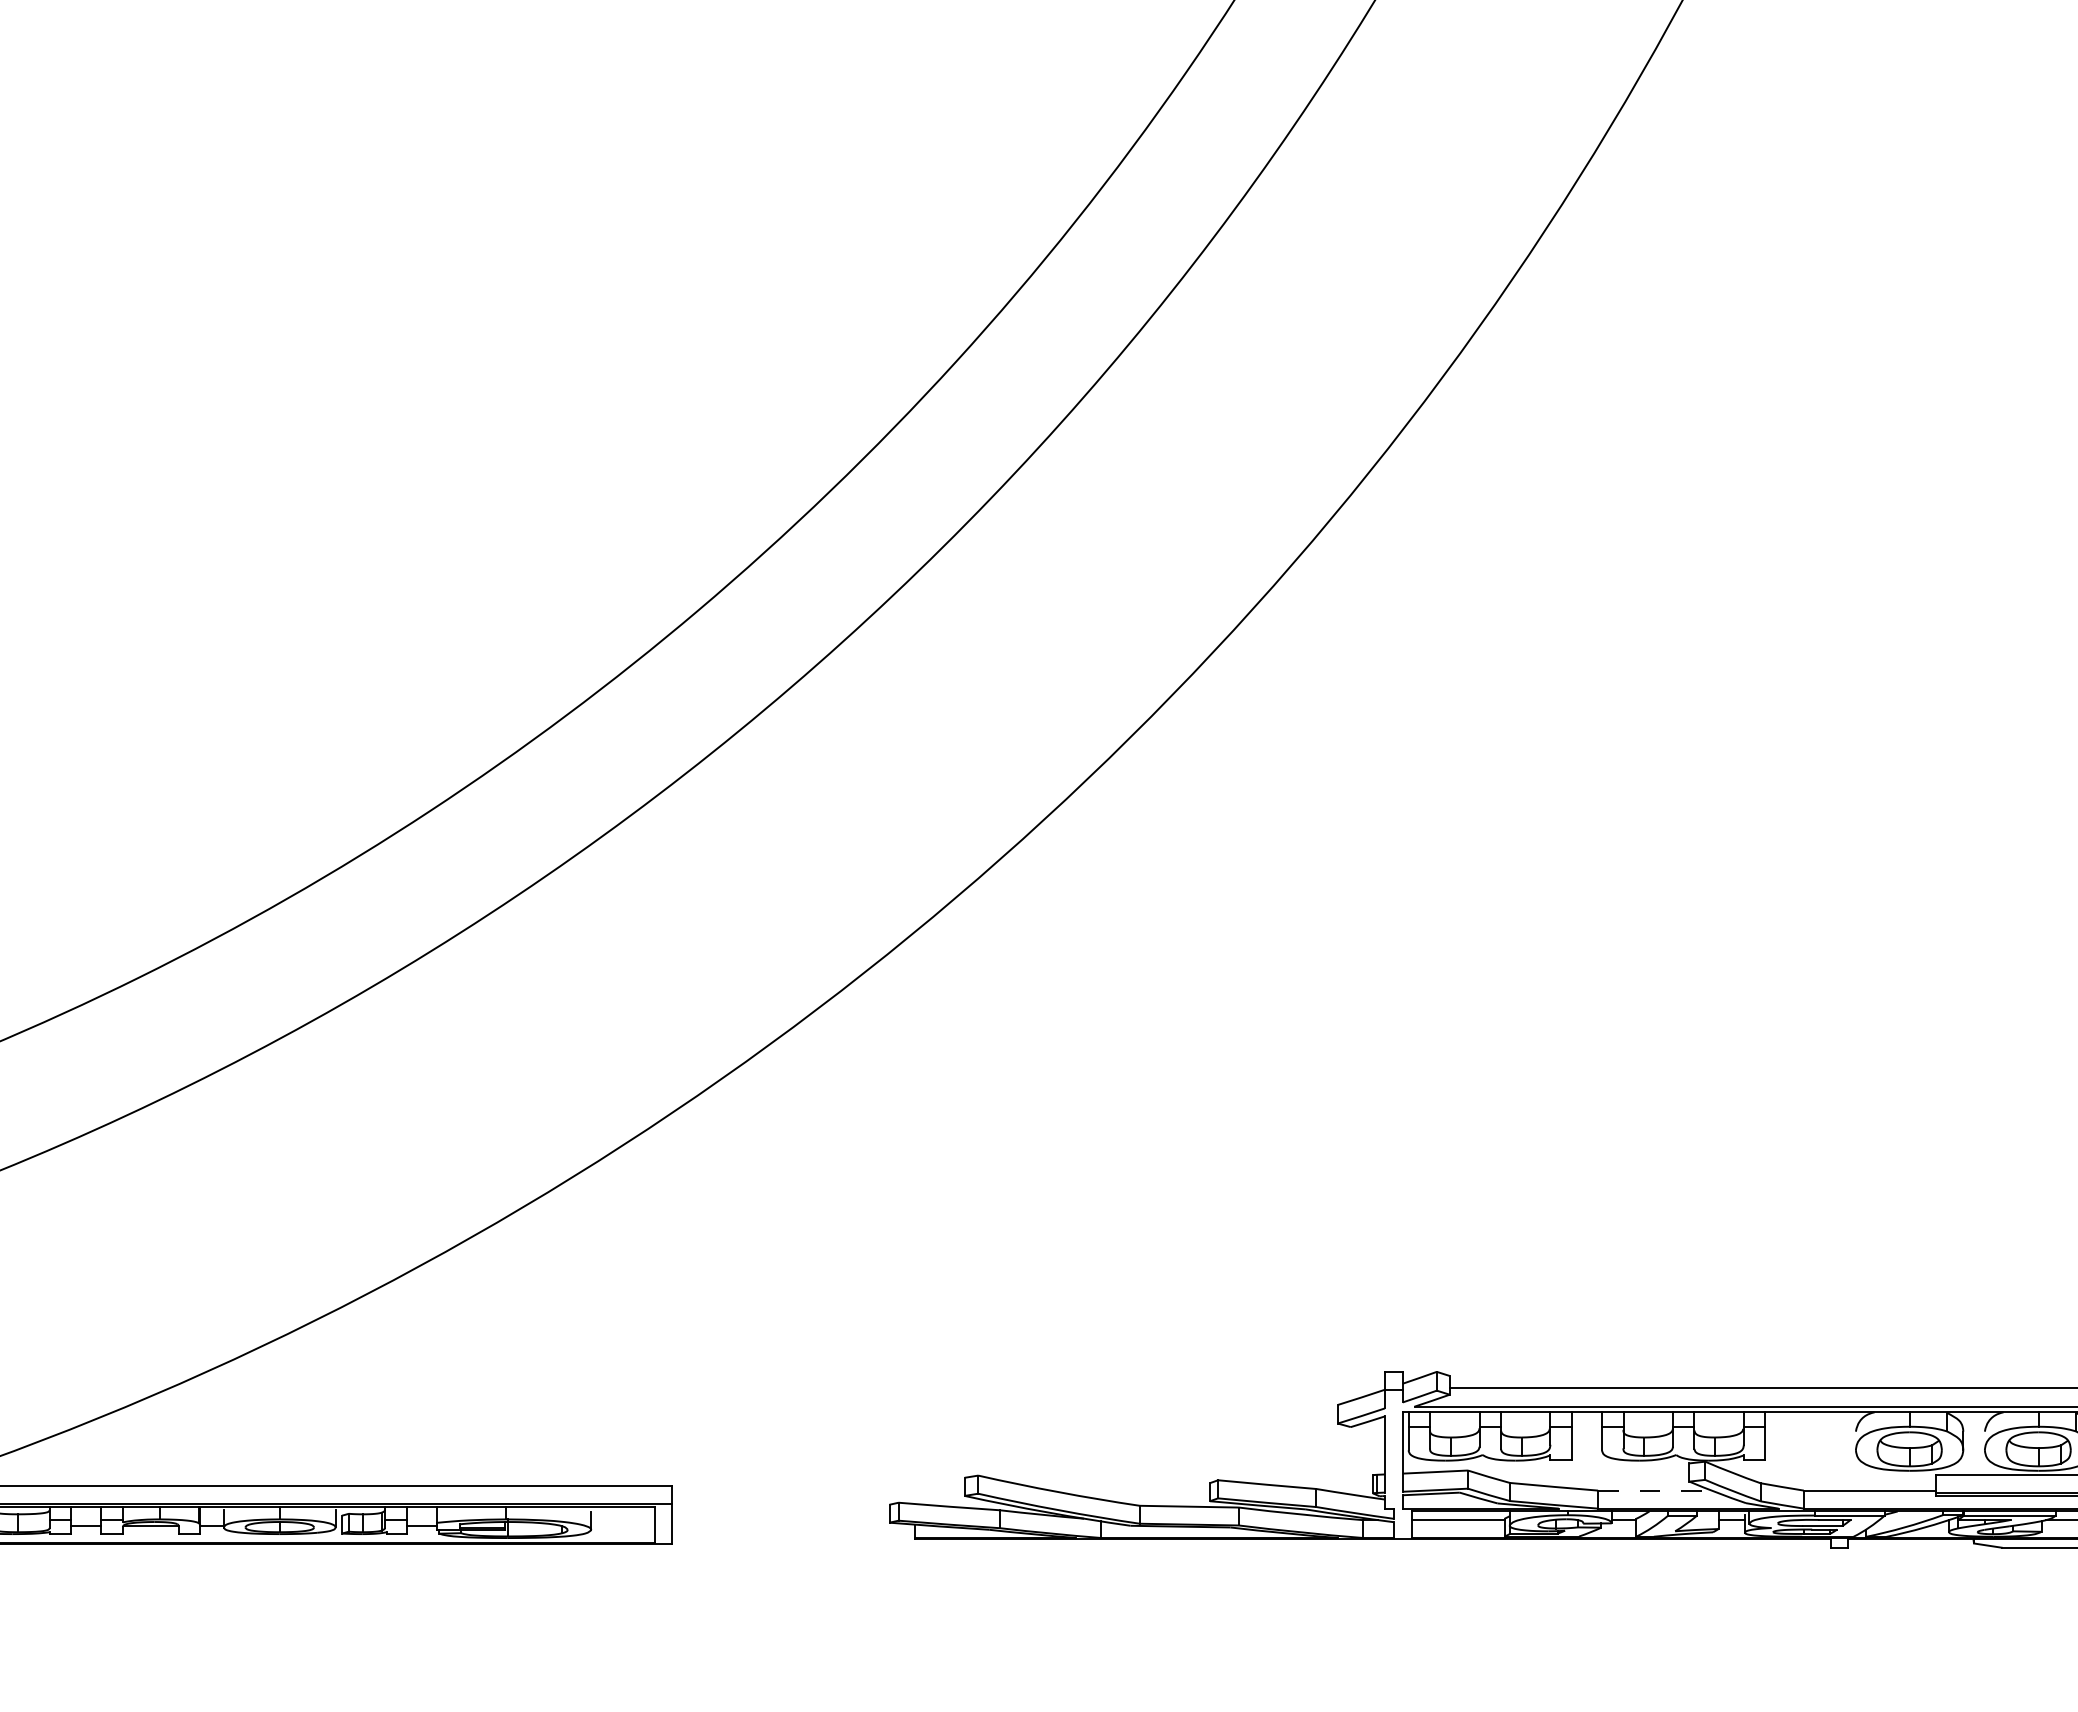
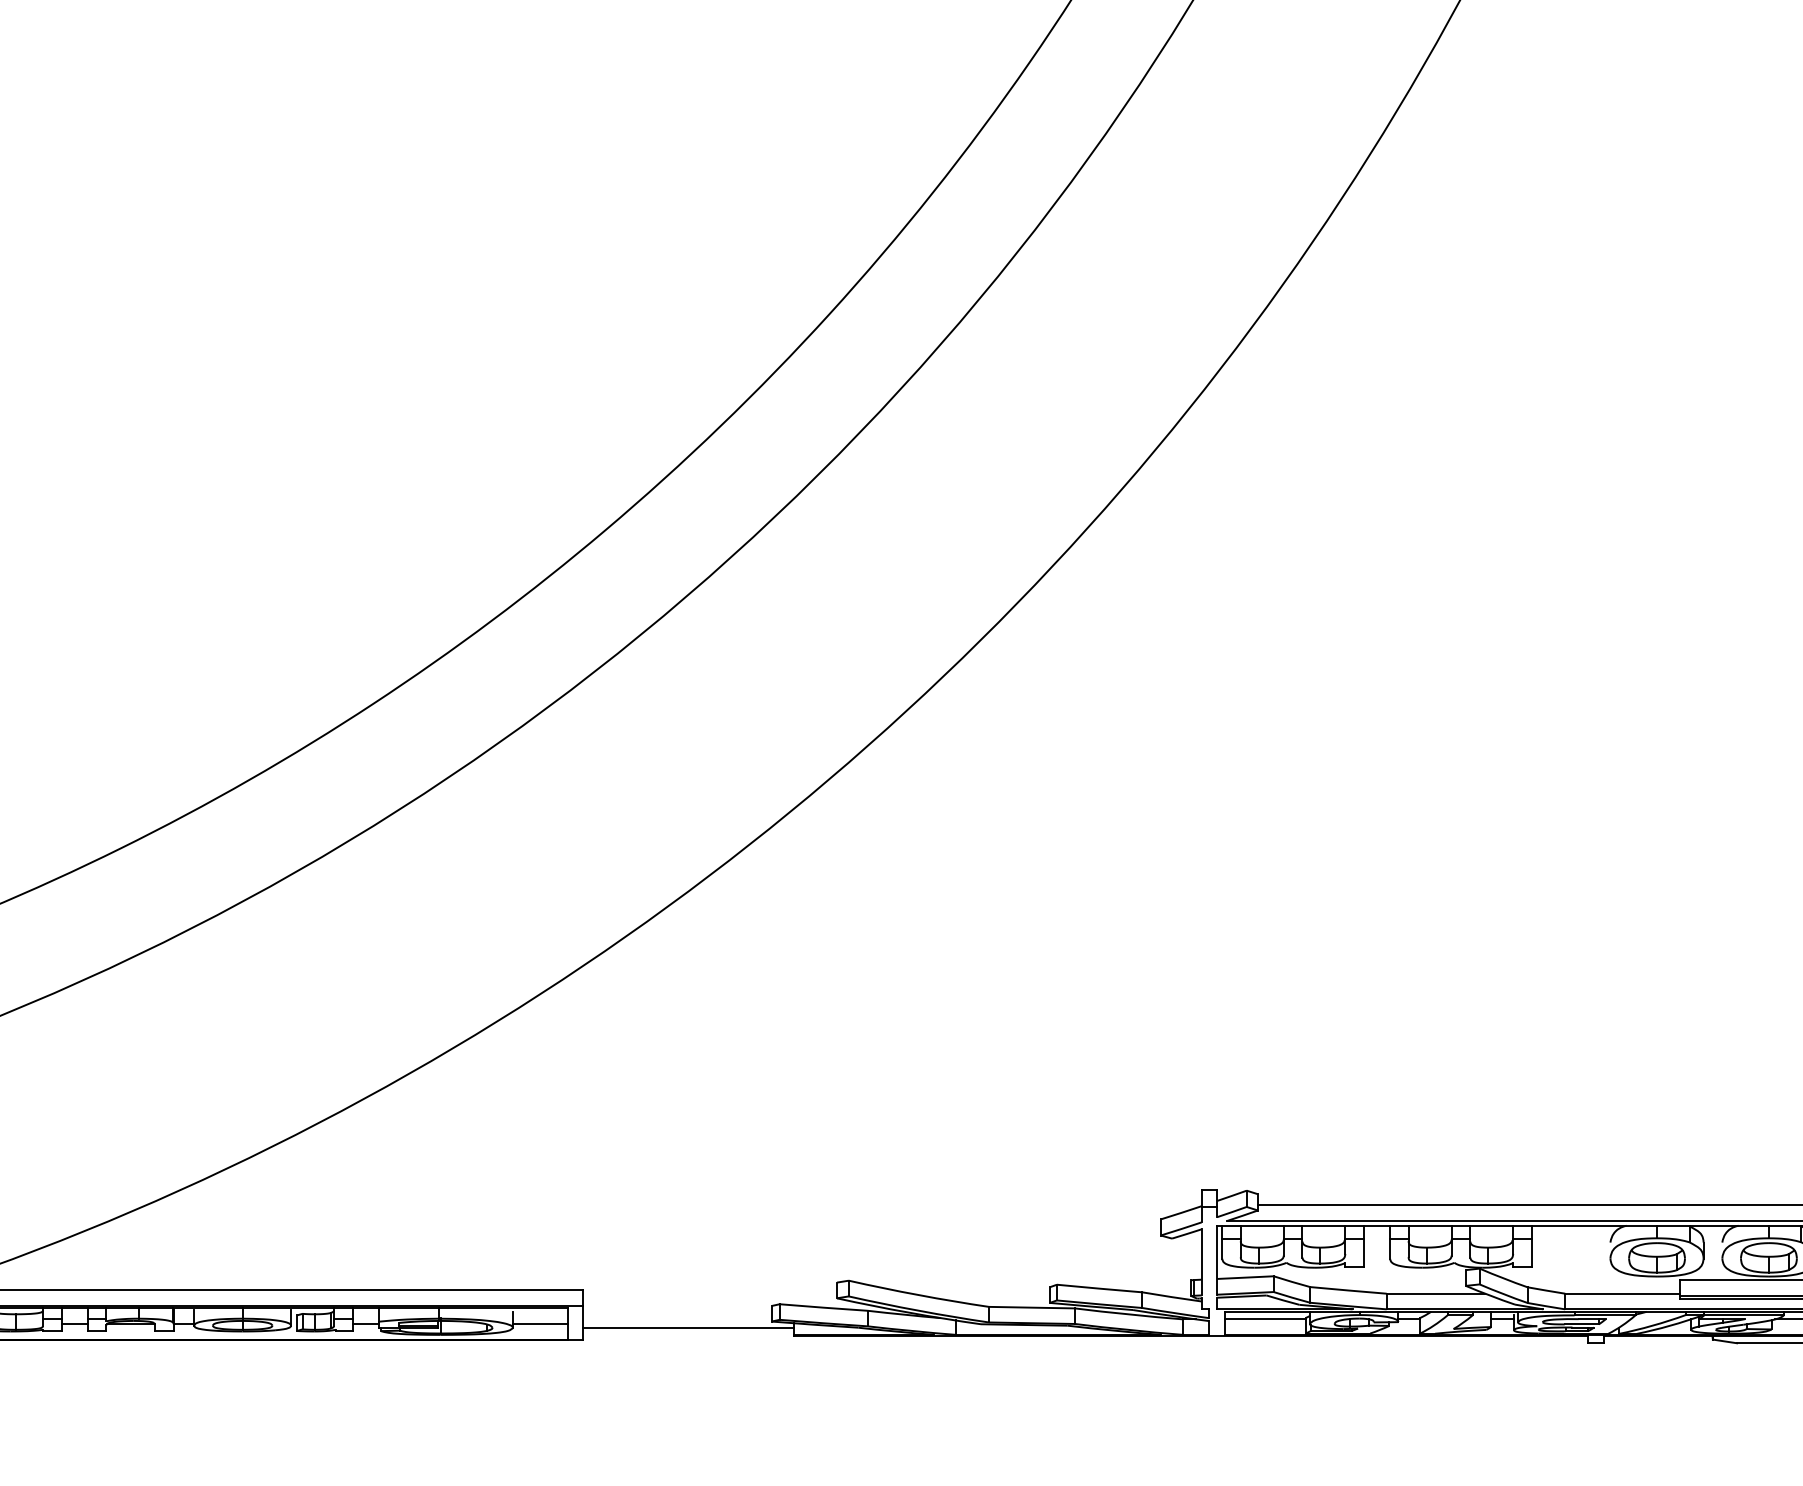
line: (1654, 1490) -> (1435, 1293), dashed -> solid
line: (622, 1525) -> (540, 1323), added
line: (793, 1529) -> (688, 1327), added

